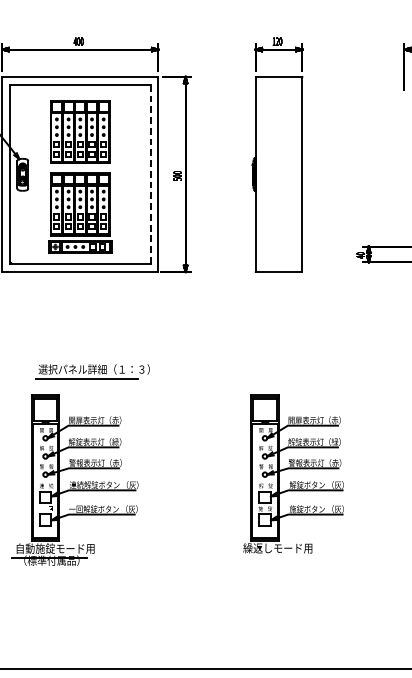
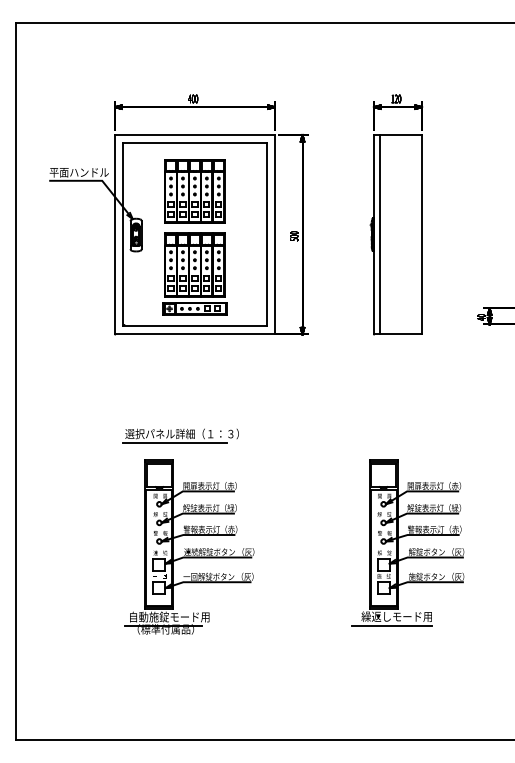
line: (150, 174) -> (266, 234), dashed -> solid
line: (261, 174) -> (380, 234), added
part: (92, 370) -> (180, 435), moved
line: (272, 557) -> (391, 626), added

